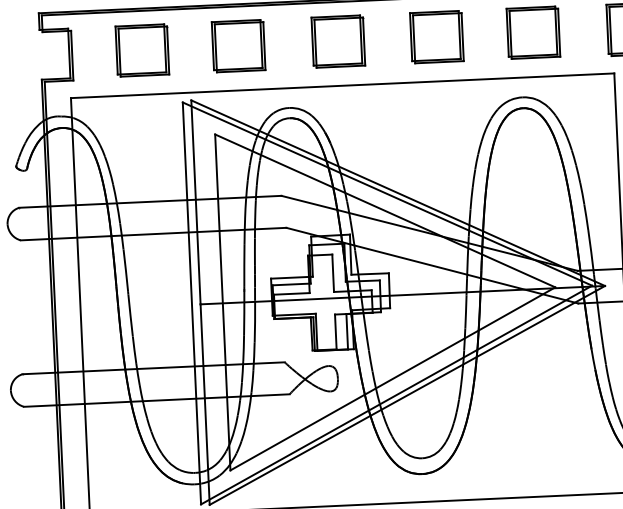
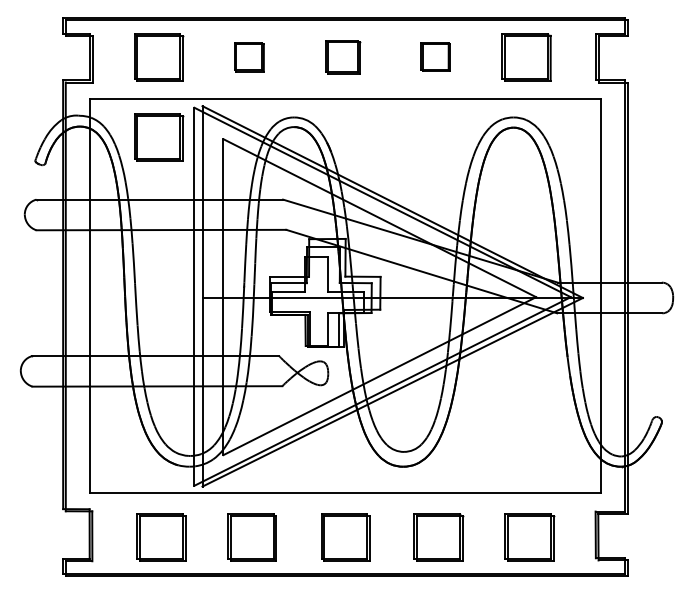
part: (436, 36) -> (435, 56), size x0.6
part: (338, 41) -> (343, 57), size x0.7
part: (238, 46) -> (249, 57), size x0.6
part: (147, 135) -> (159, 137), added

